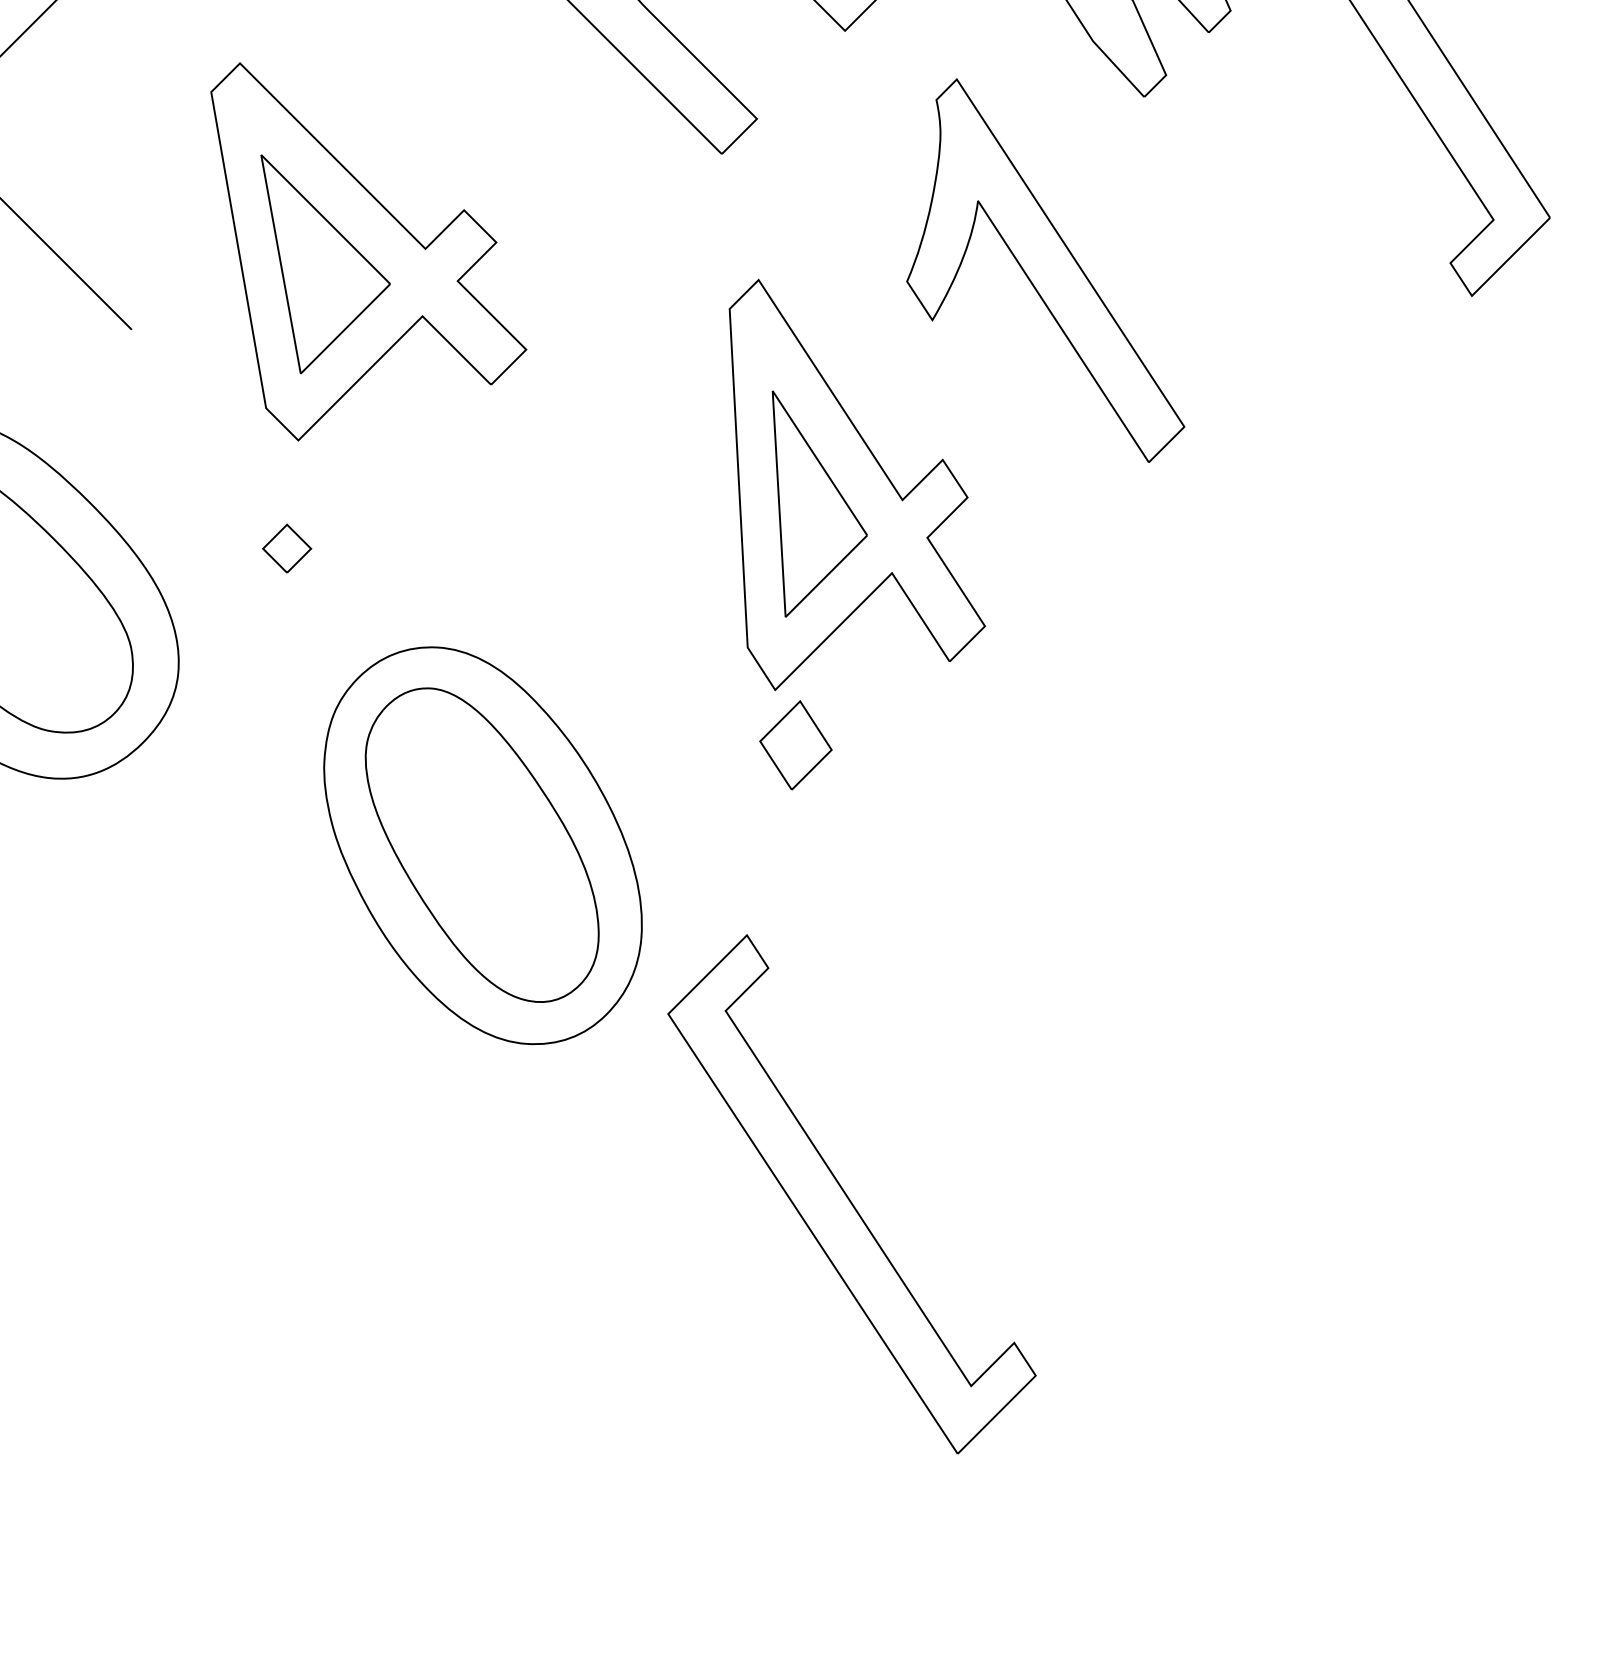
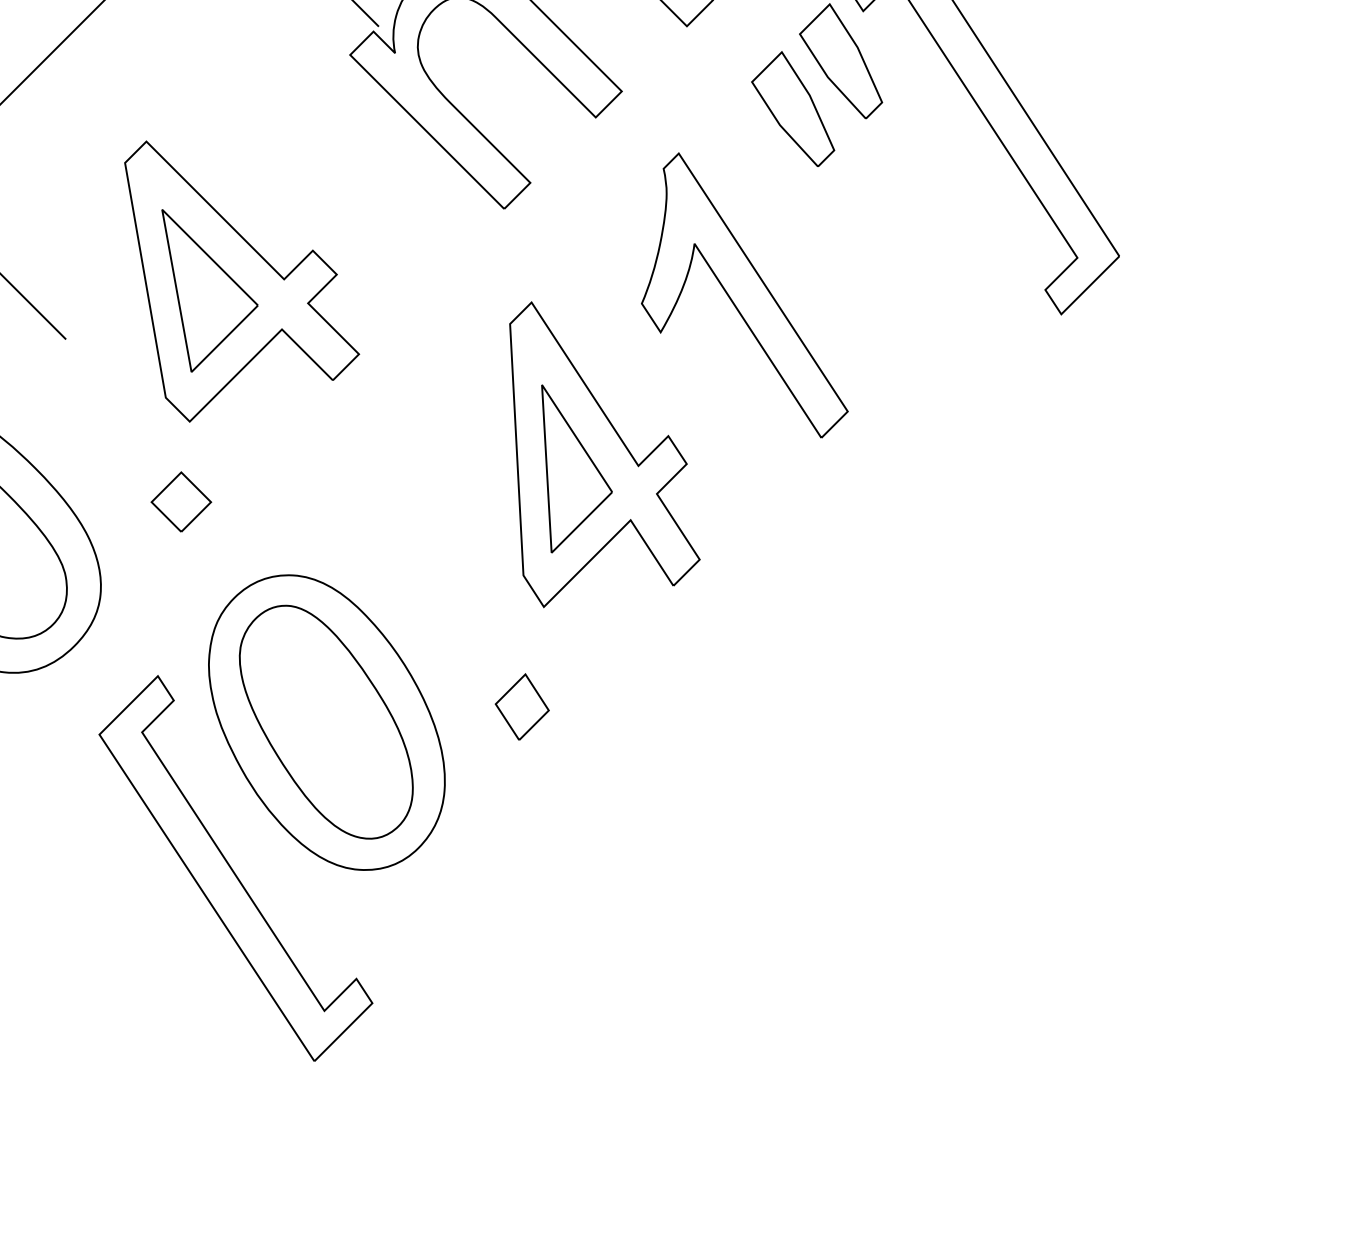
part: (287, 547) -> (181, 501), size x1.67
part: (794, 744) -> (521, 706), moved
part: (851, 1194) -> (235, 868), moved

